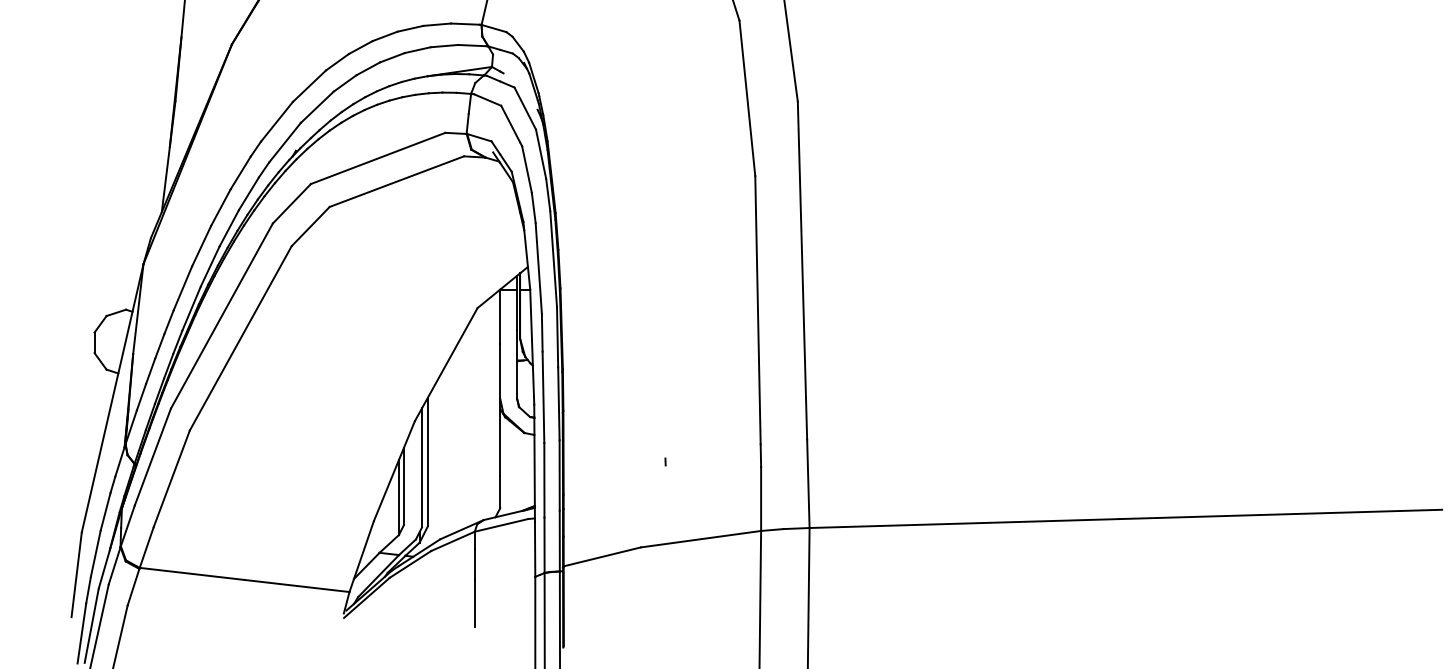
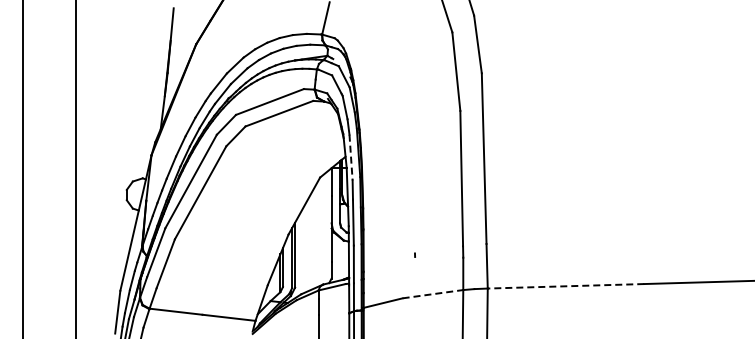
line: (539, 268) -> (351, 157), solid -> dashed
line: (963, 523) -> (565, 286), solid -> dashed
line: (700, 539) -> (432, 294), solid -> dashed

